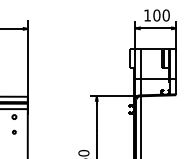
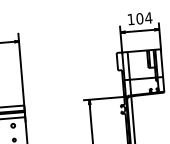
text: (165, 15) -> (148, 18), 100 -> 104

